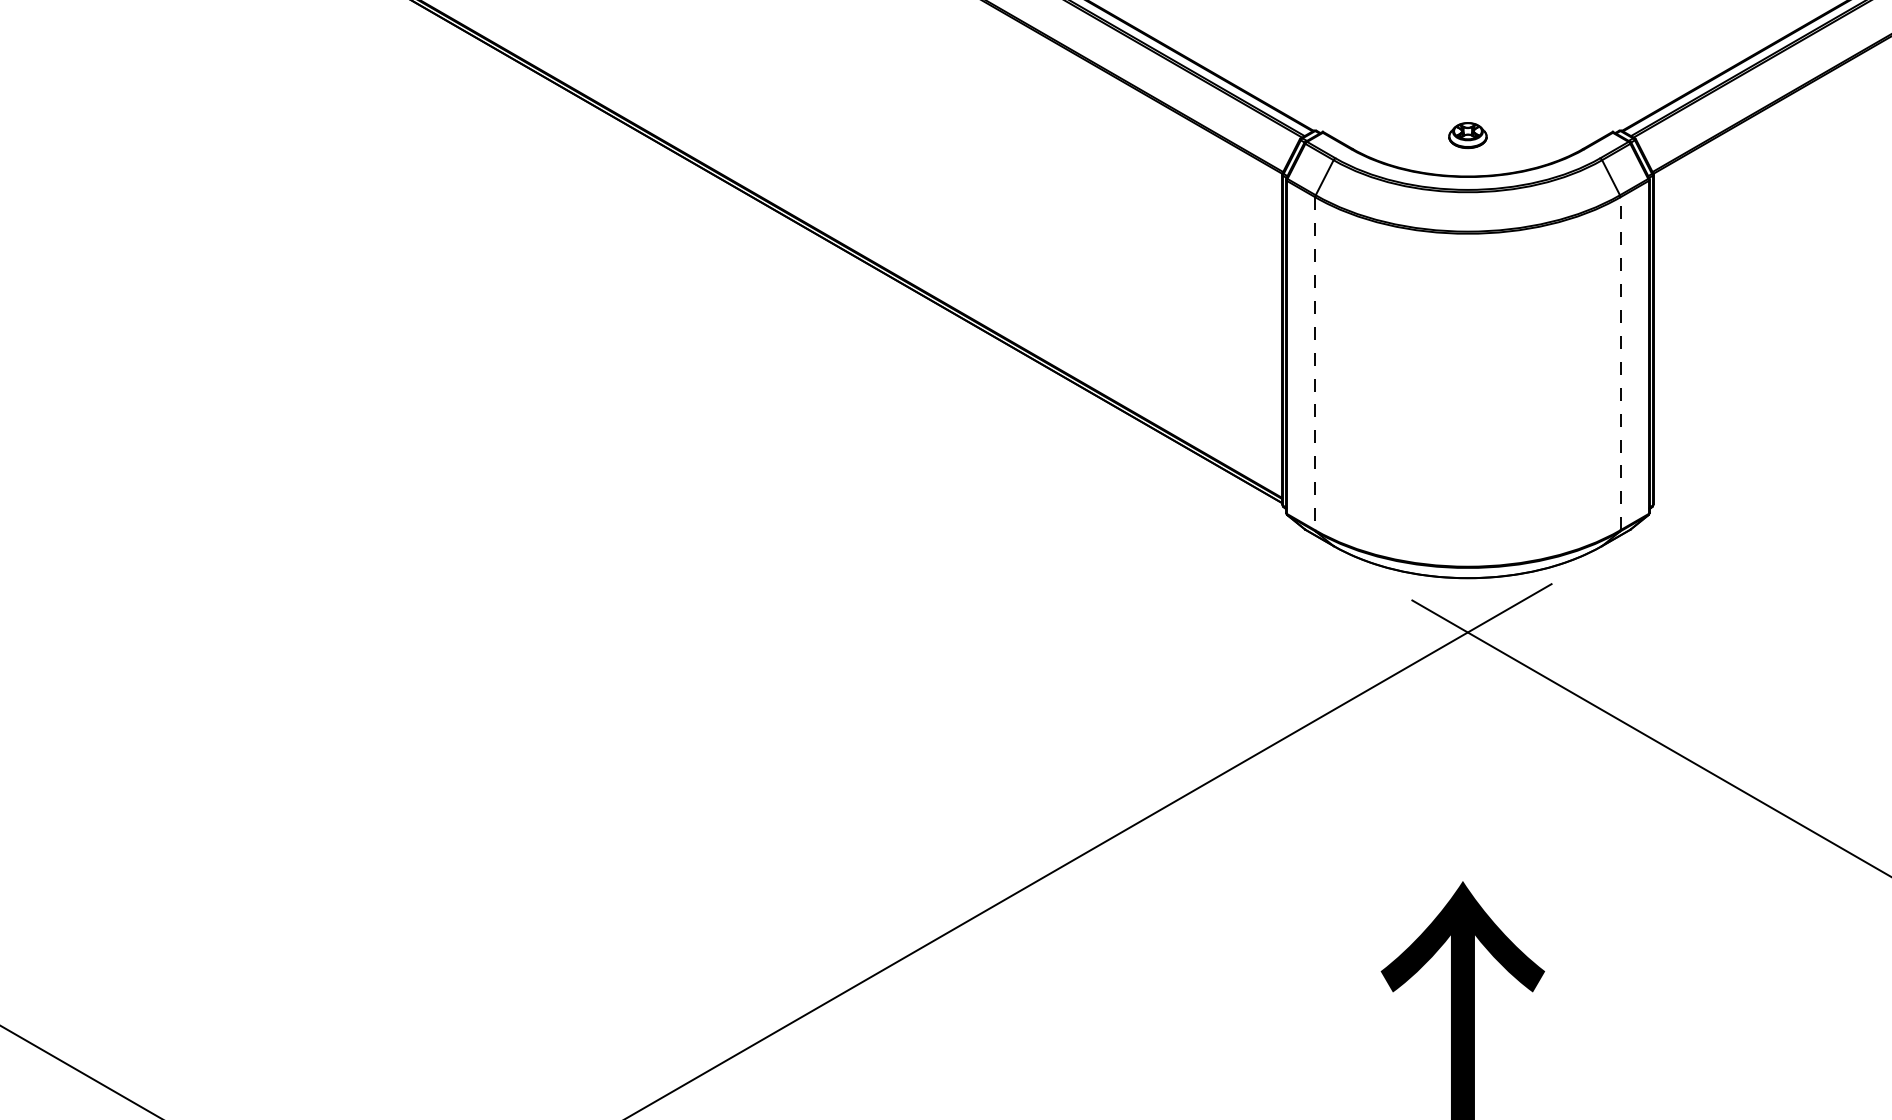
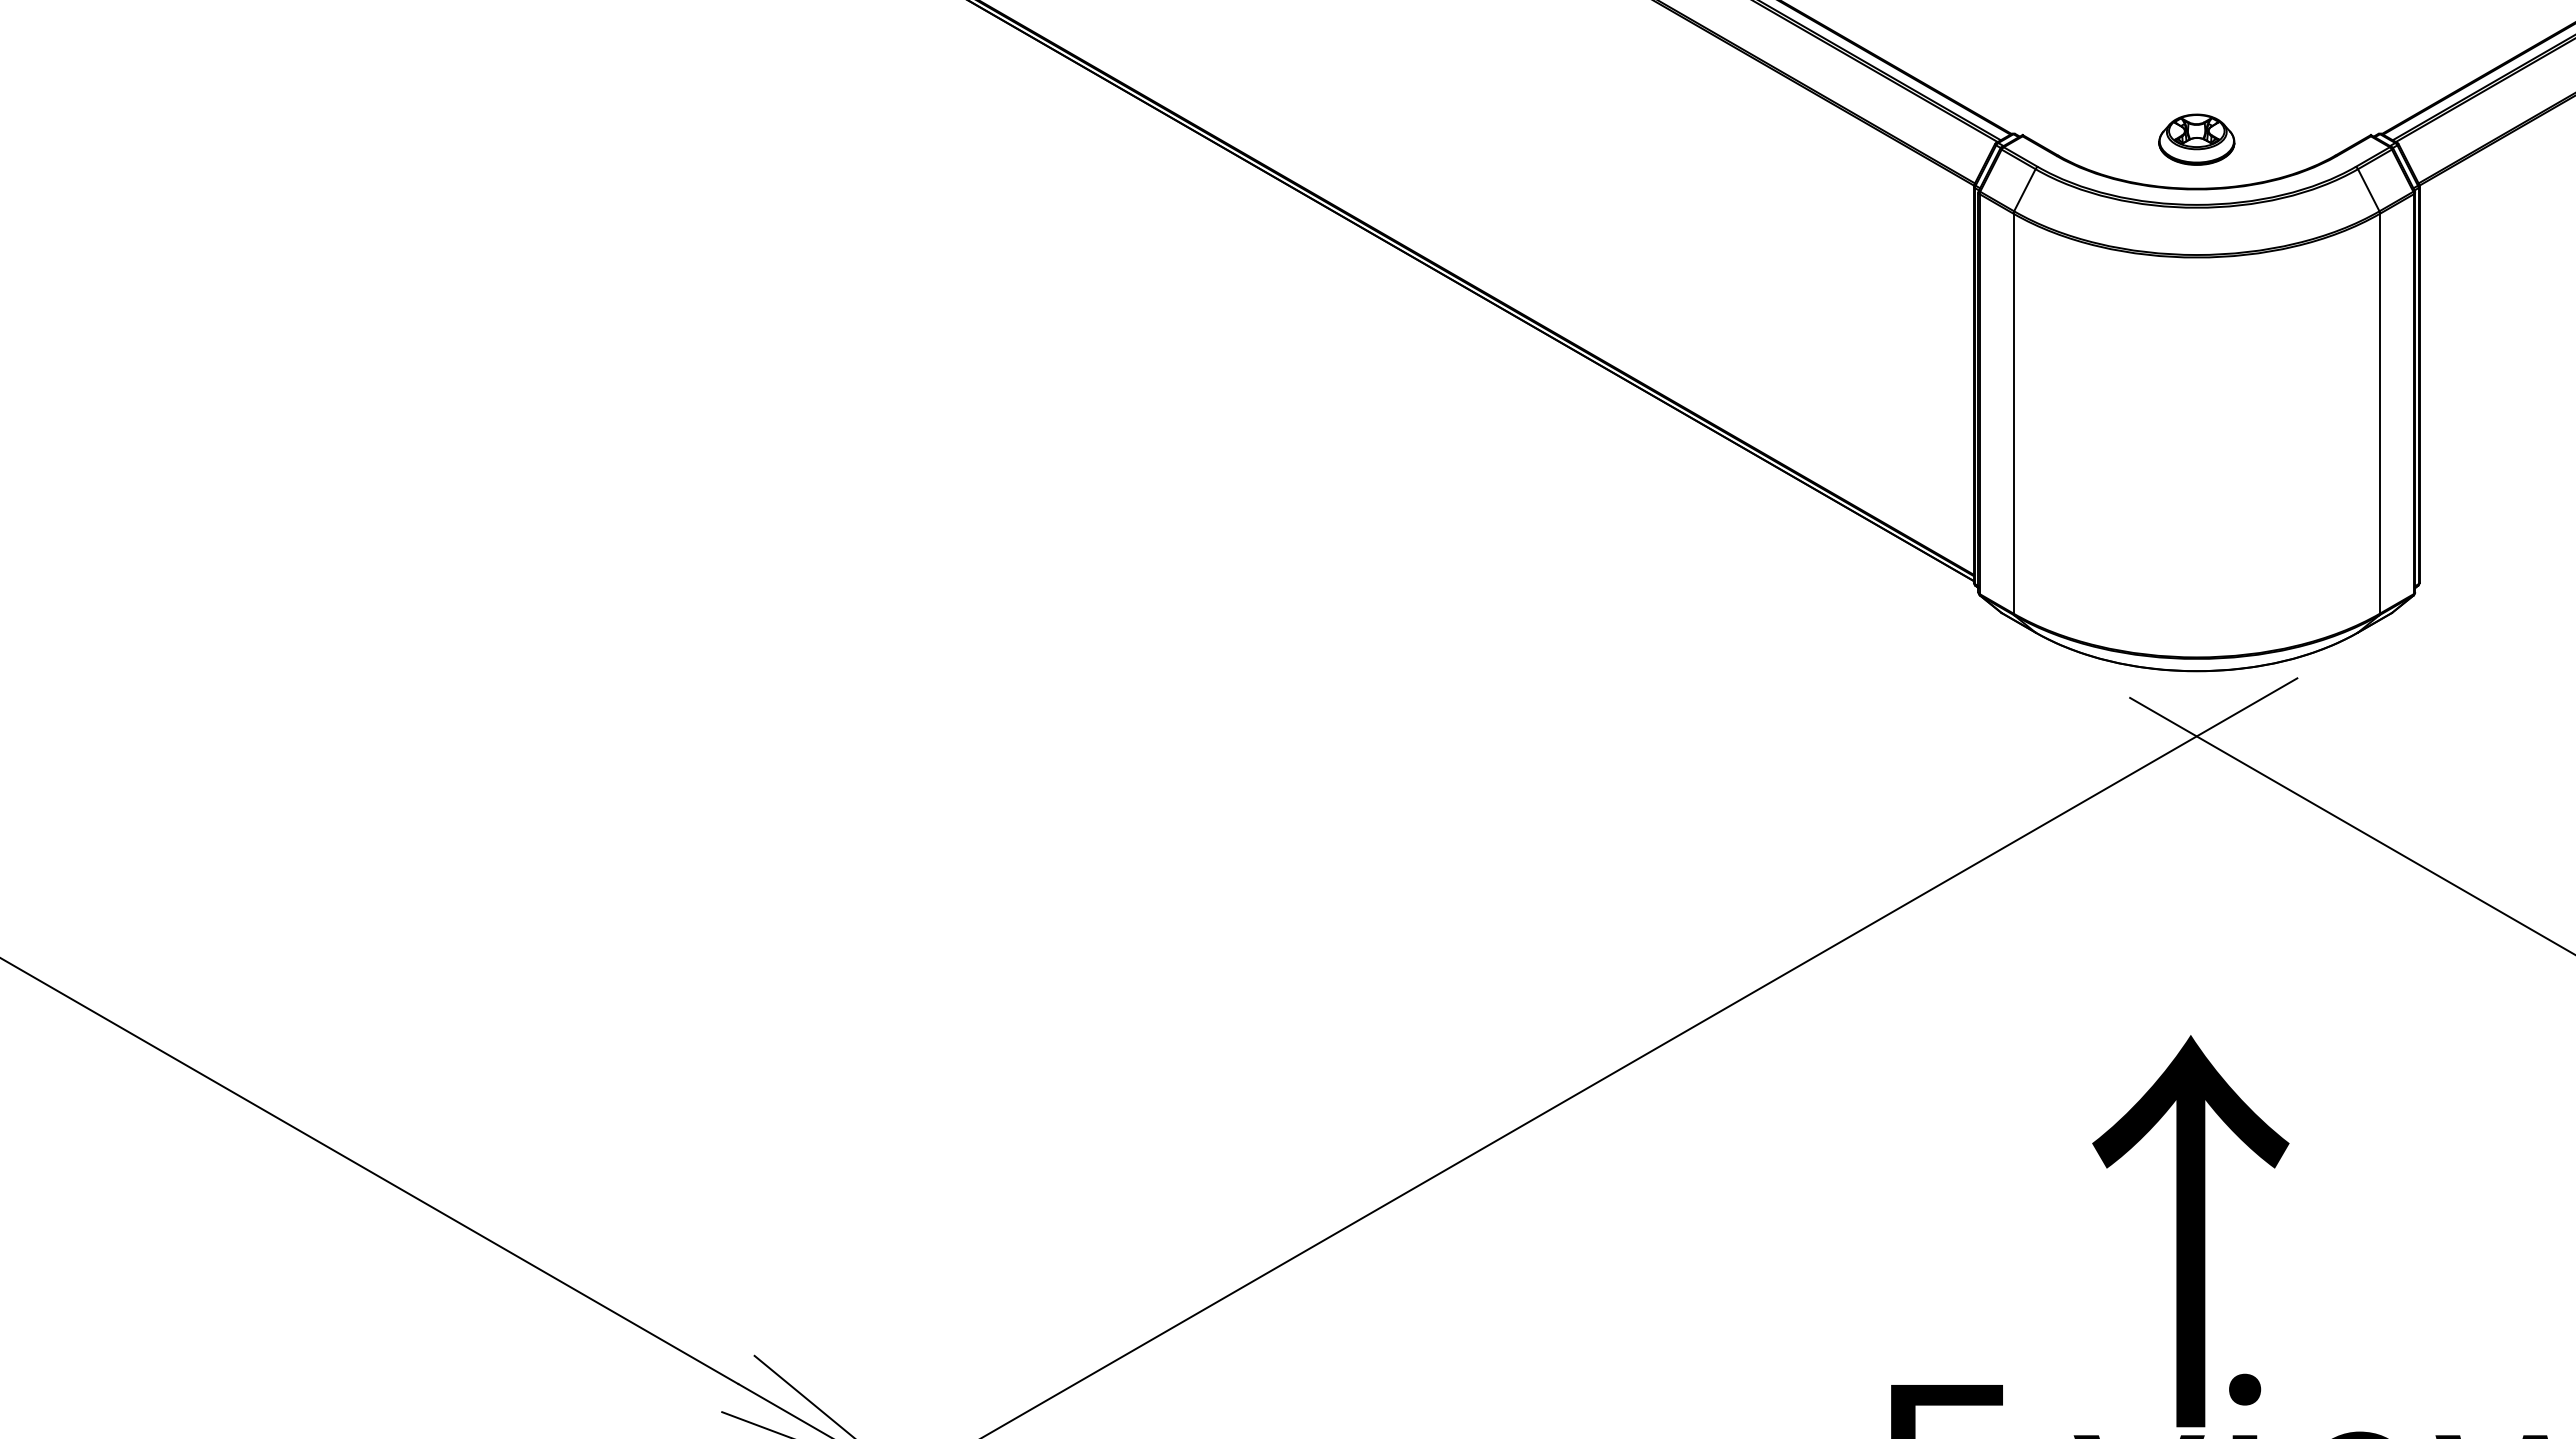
part: (1467, 135) -> (2196, 139), size x1.67
line: (1315, 363) -> (2013, 413), dashed -> solid
line: (1620, 363) -> (2380, 413), dashed -> solid

